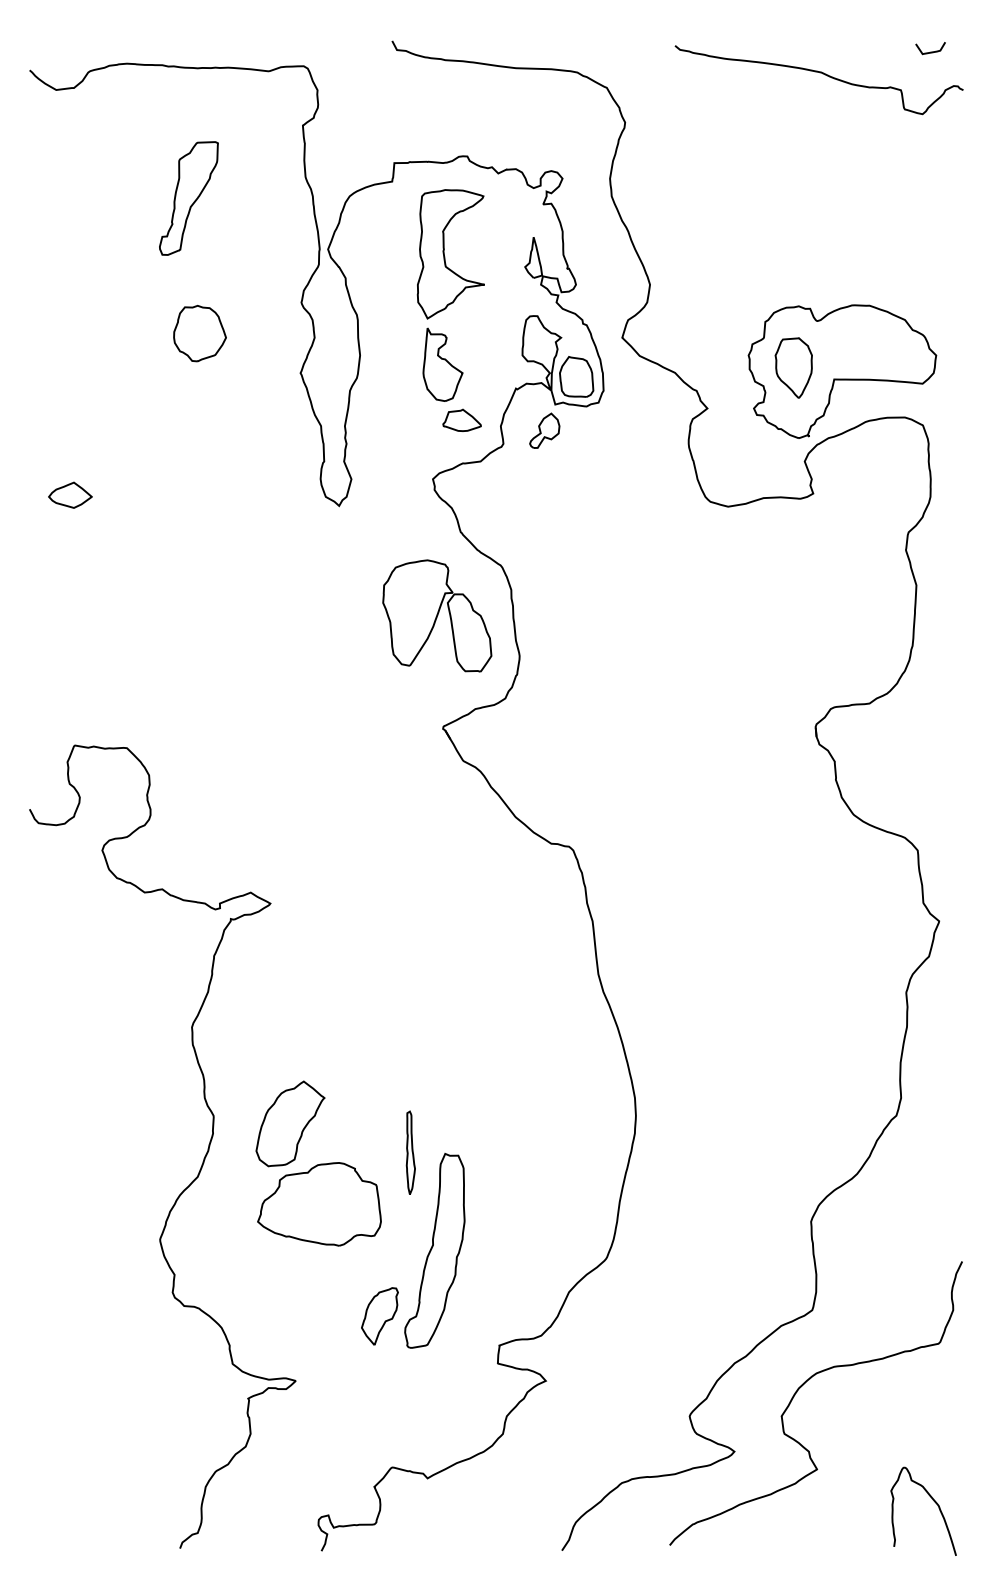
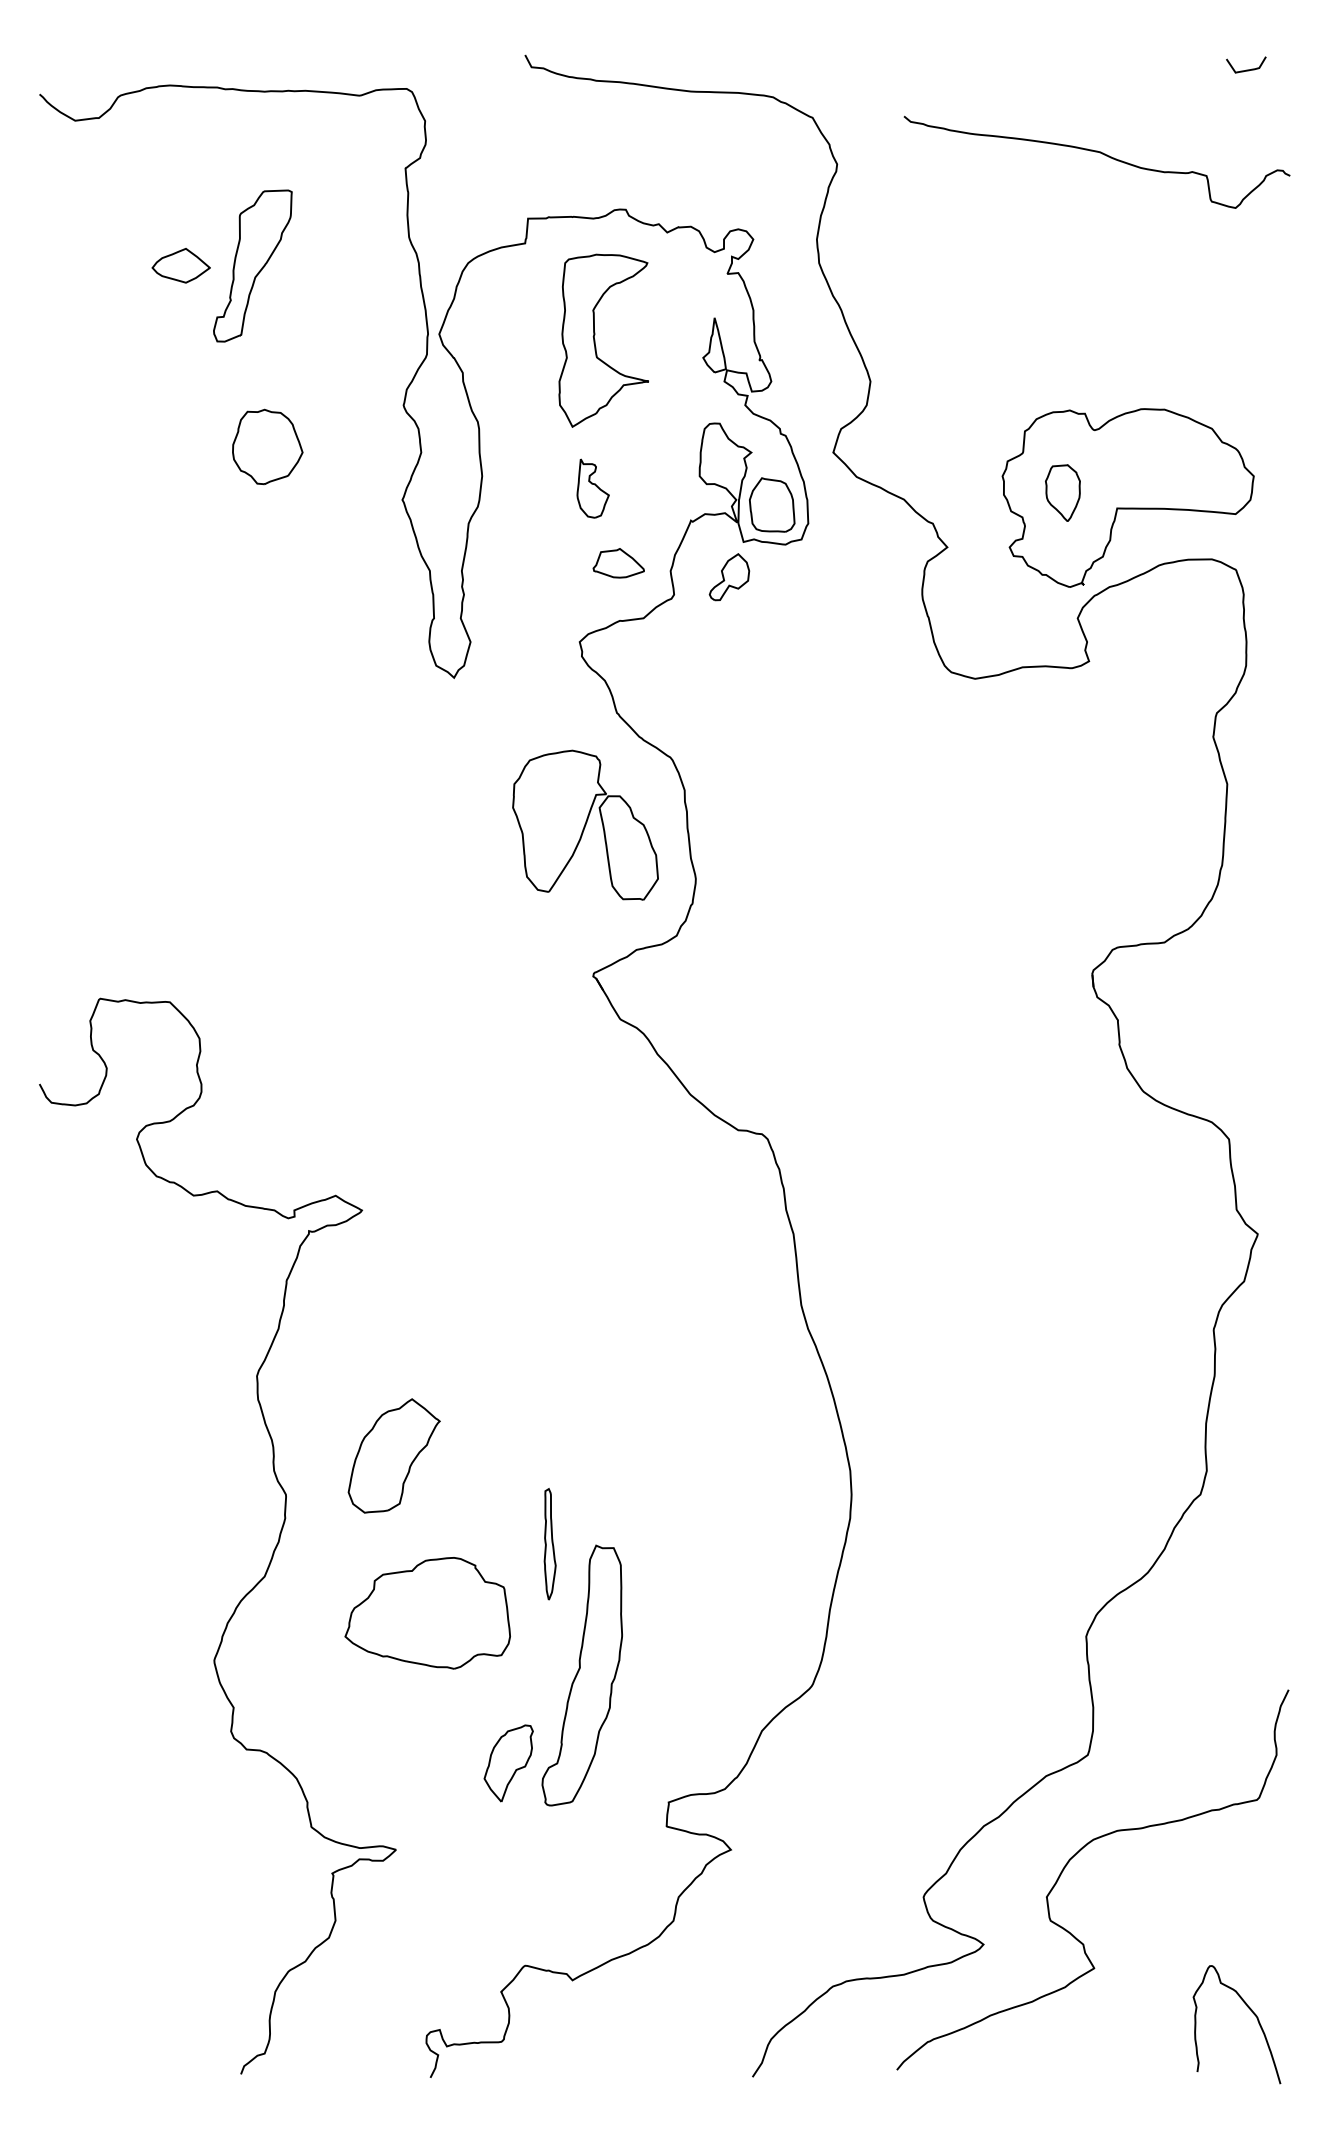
curve: (819, 73) -> (1097, 153), moved
part: (442, 364) -> (592, 488), size x0.6
part: (793, 367) -> (1062, 492), size x0.7
part: (70, 494) -> (181, 264), moved
part: (290, 1123) -> (394, 1455), moved

